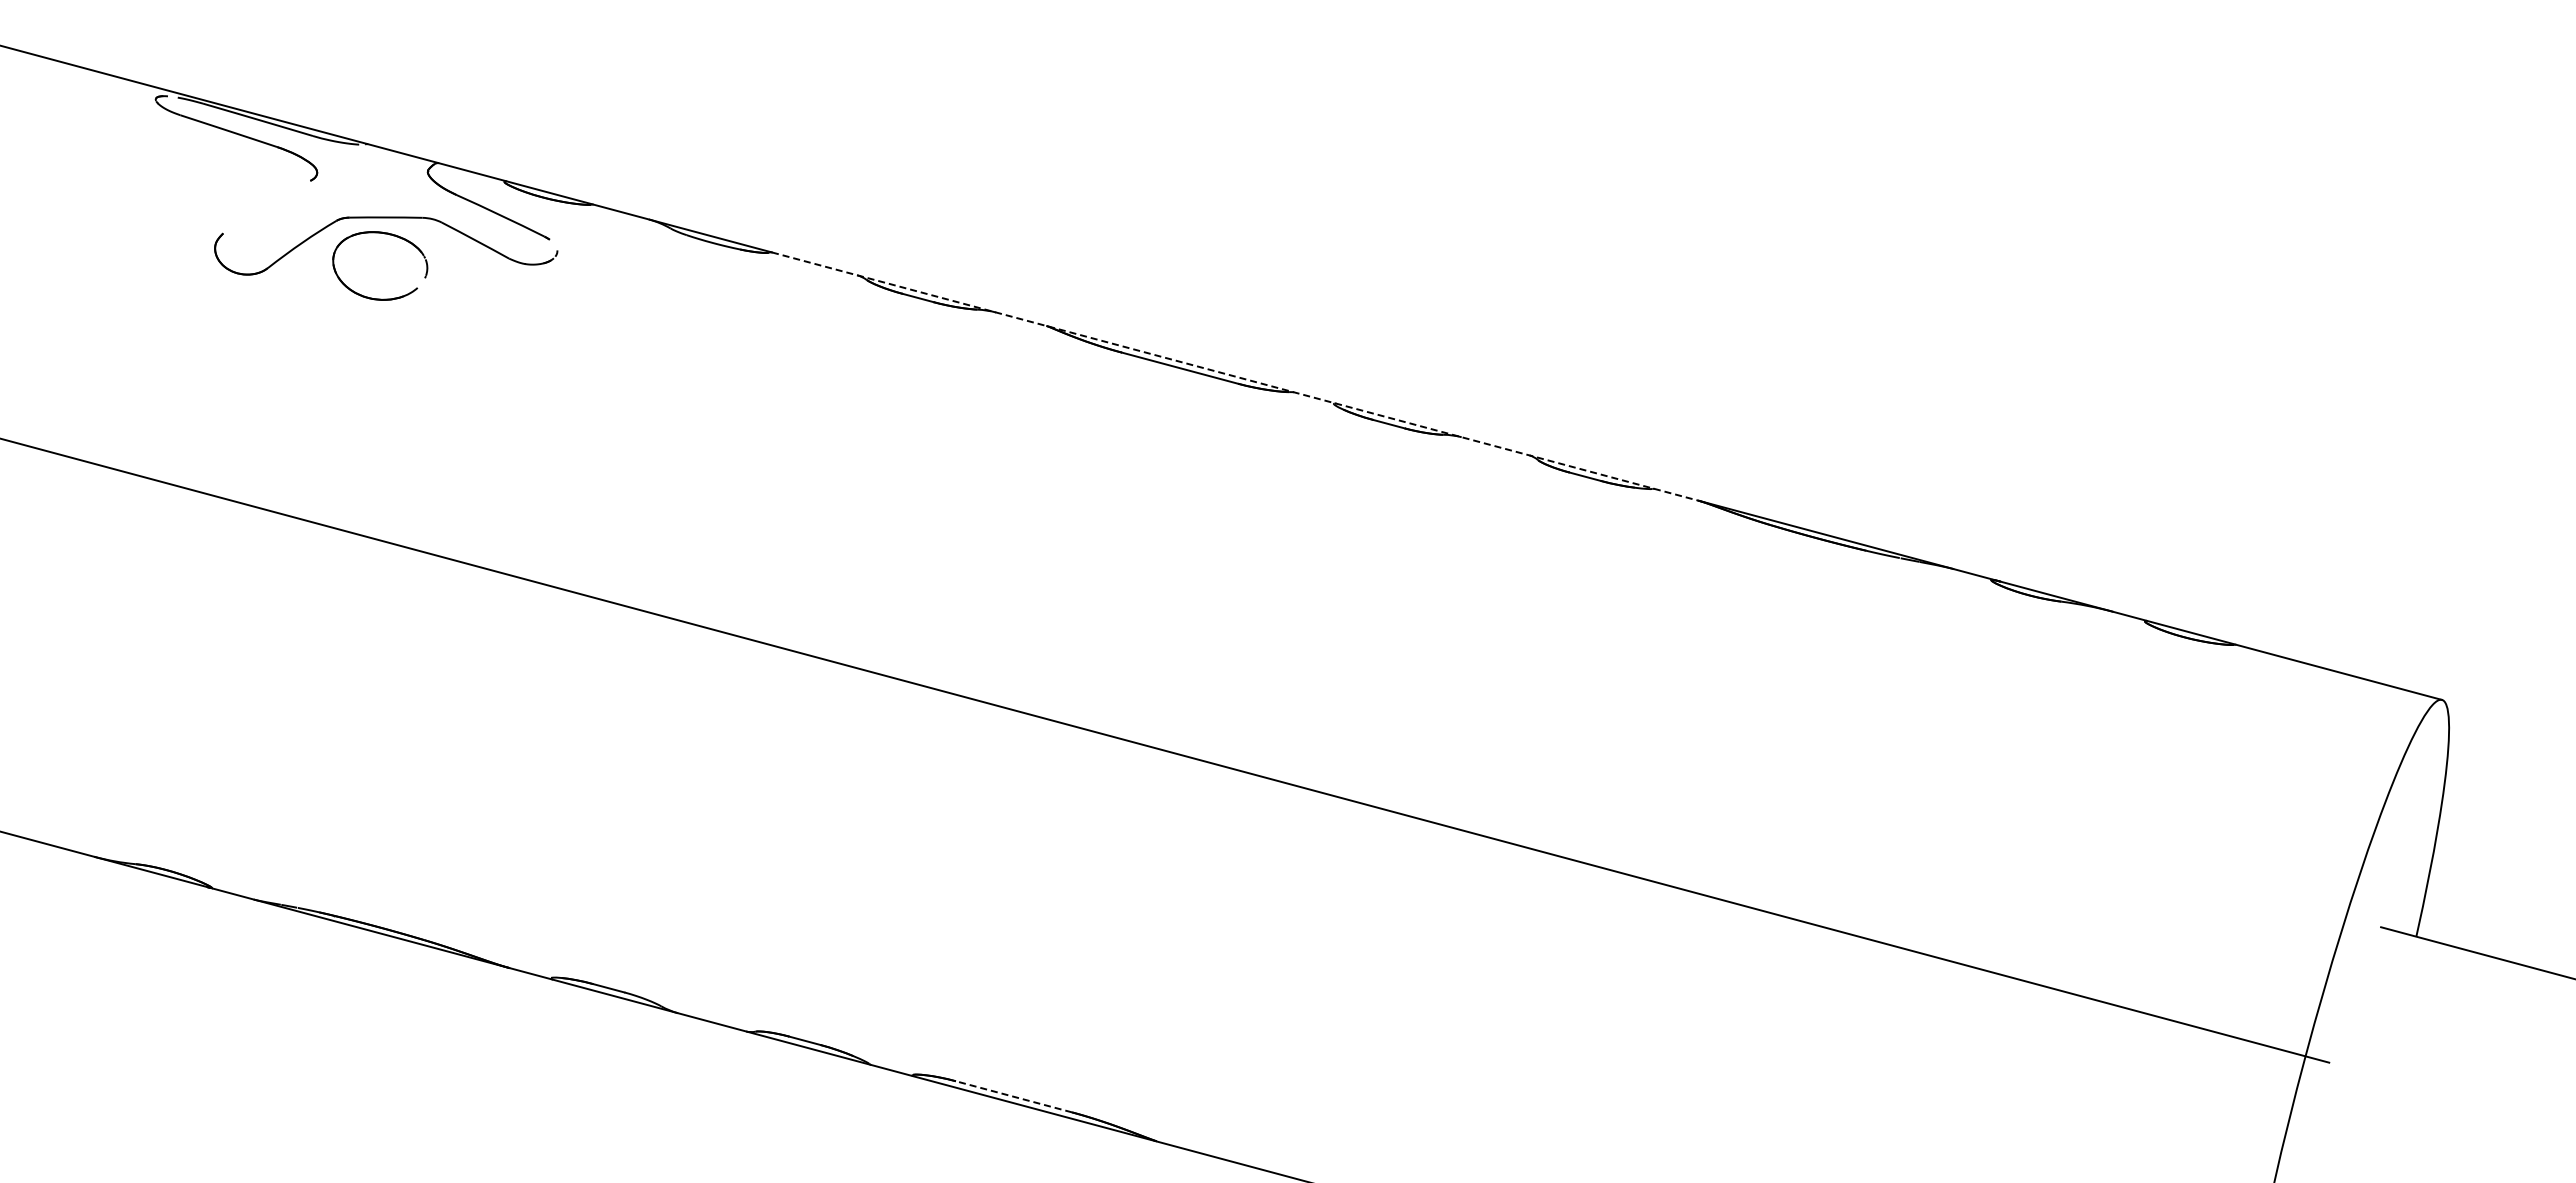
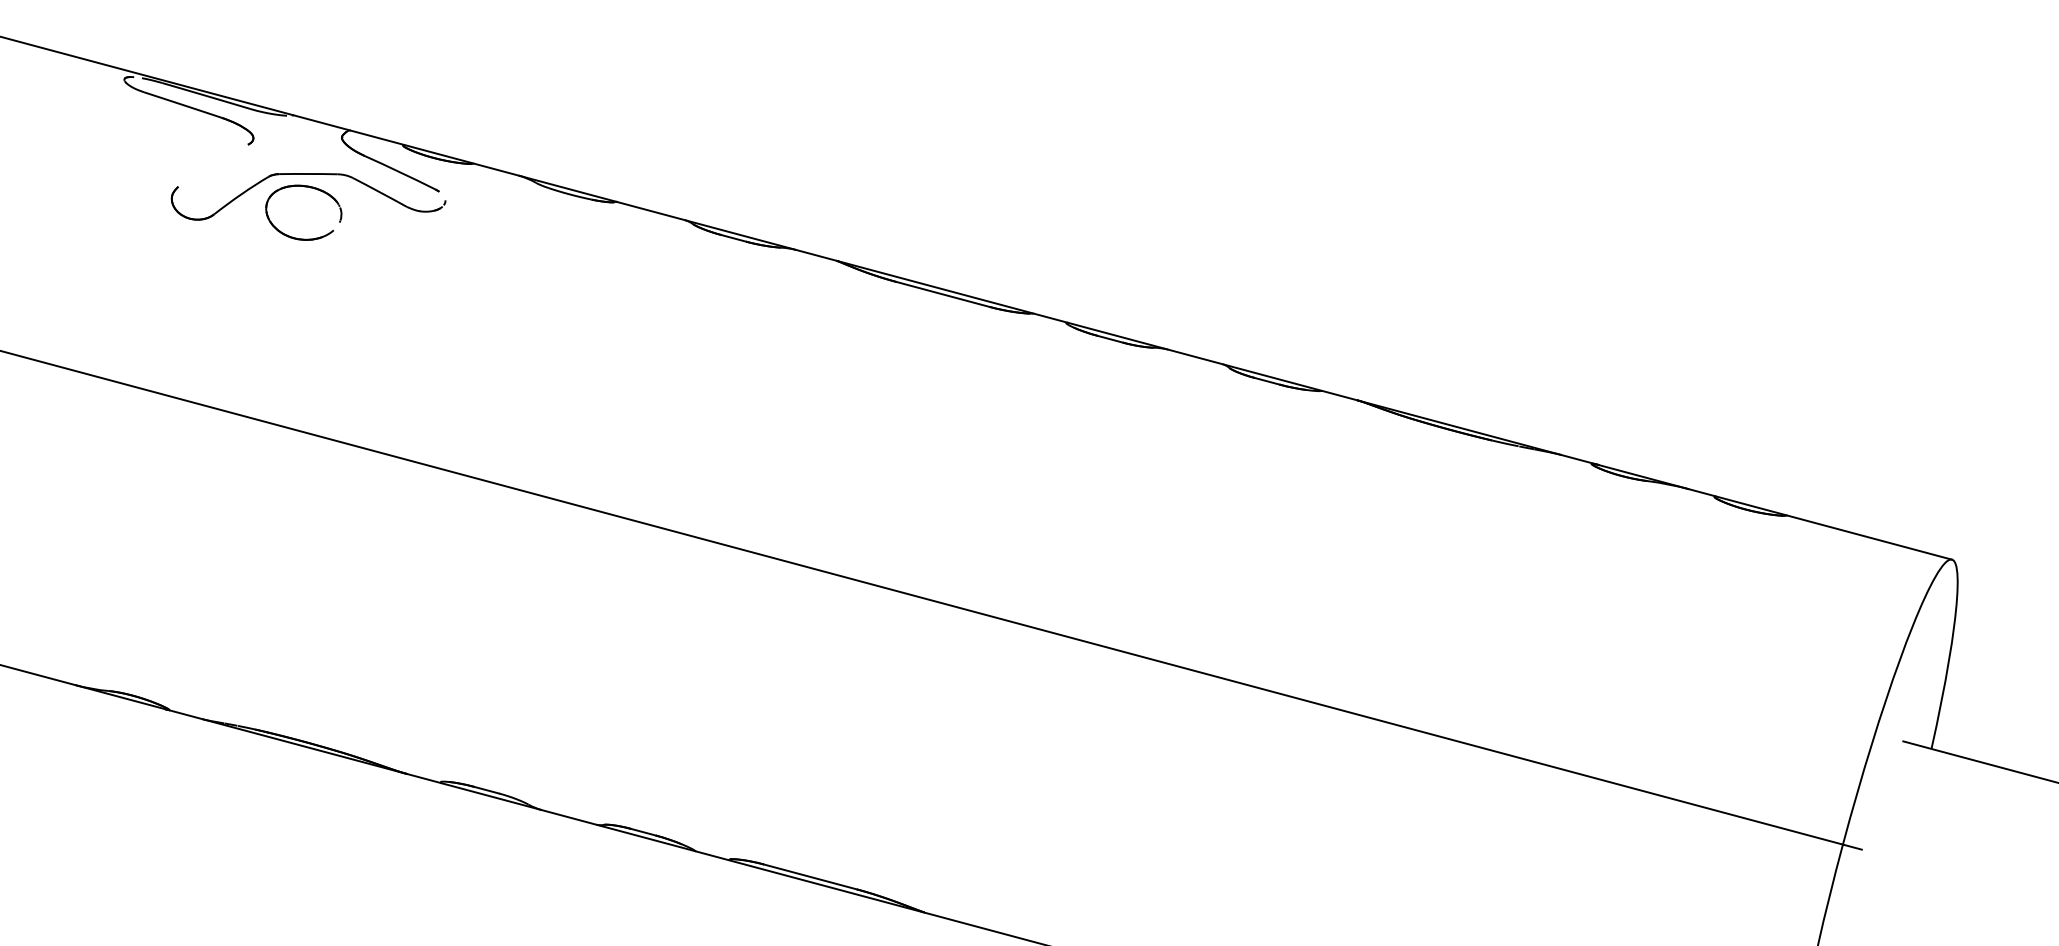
line: (1235, 376) -> (987, 301), dashed -> solid
line: (1013, 1096) -> (810, 876), dashed -> solid

